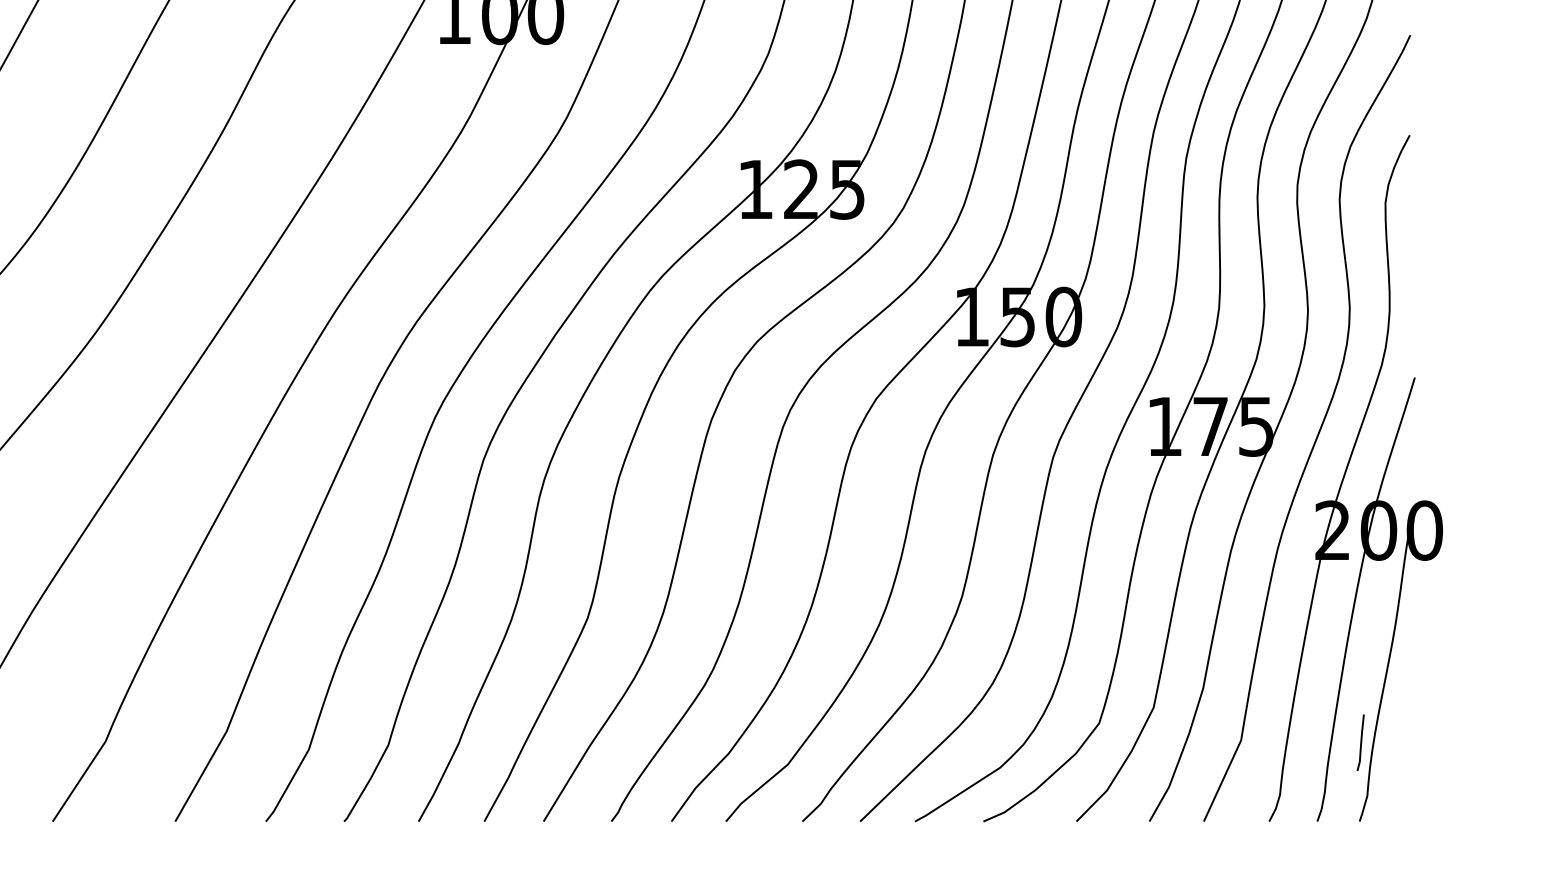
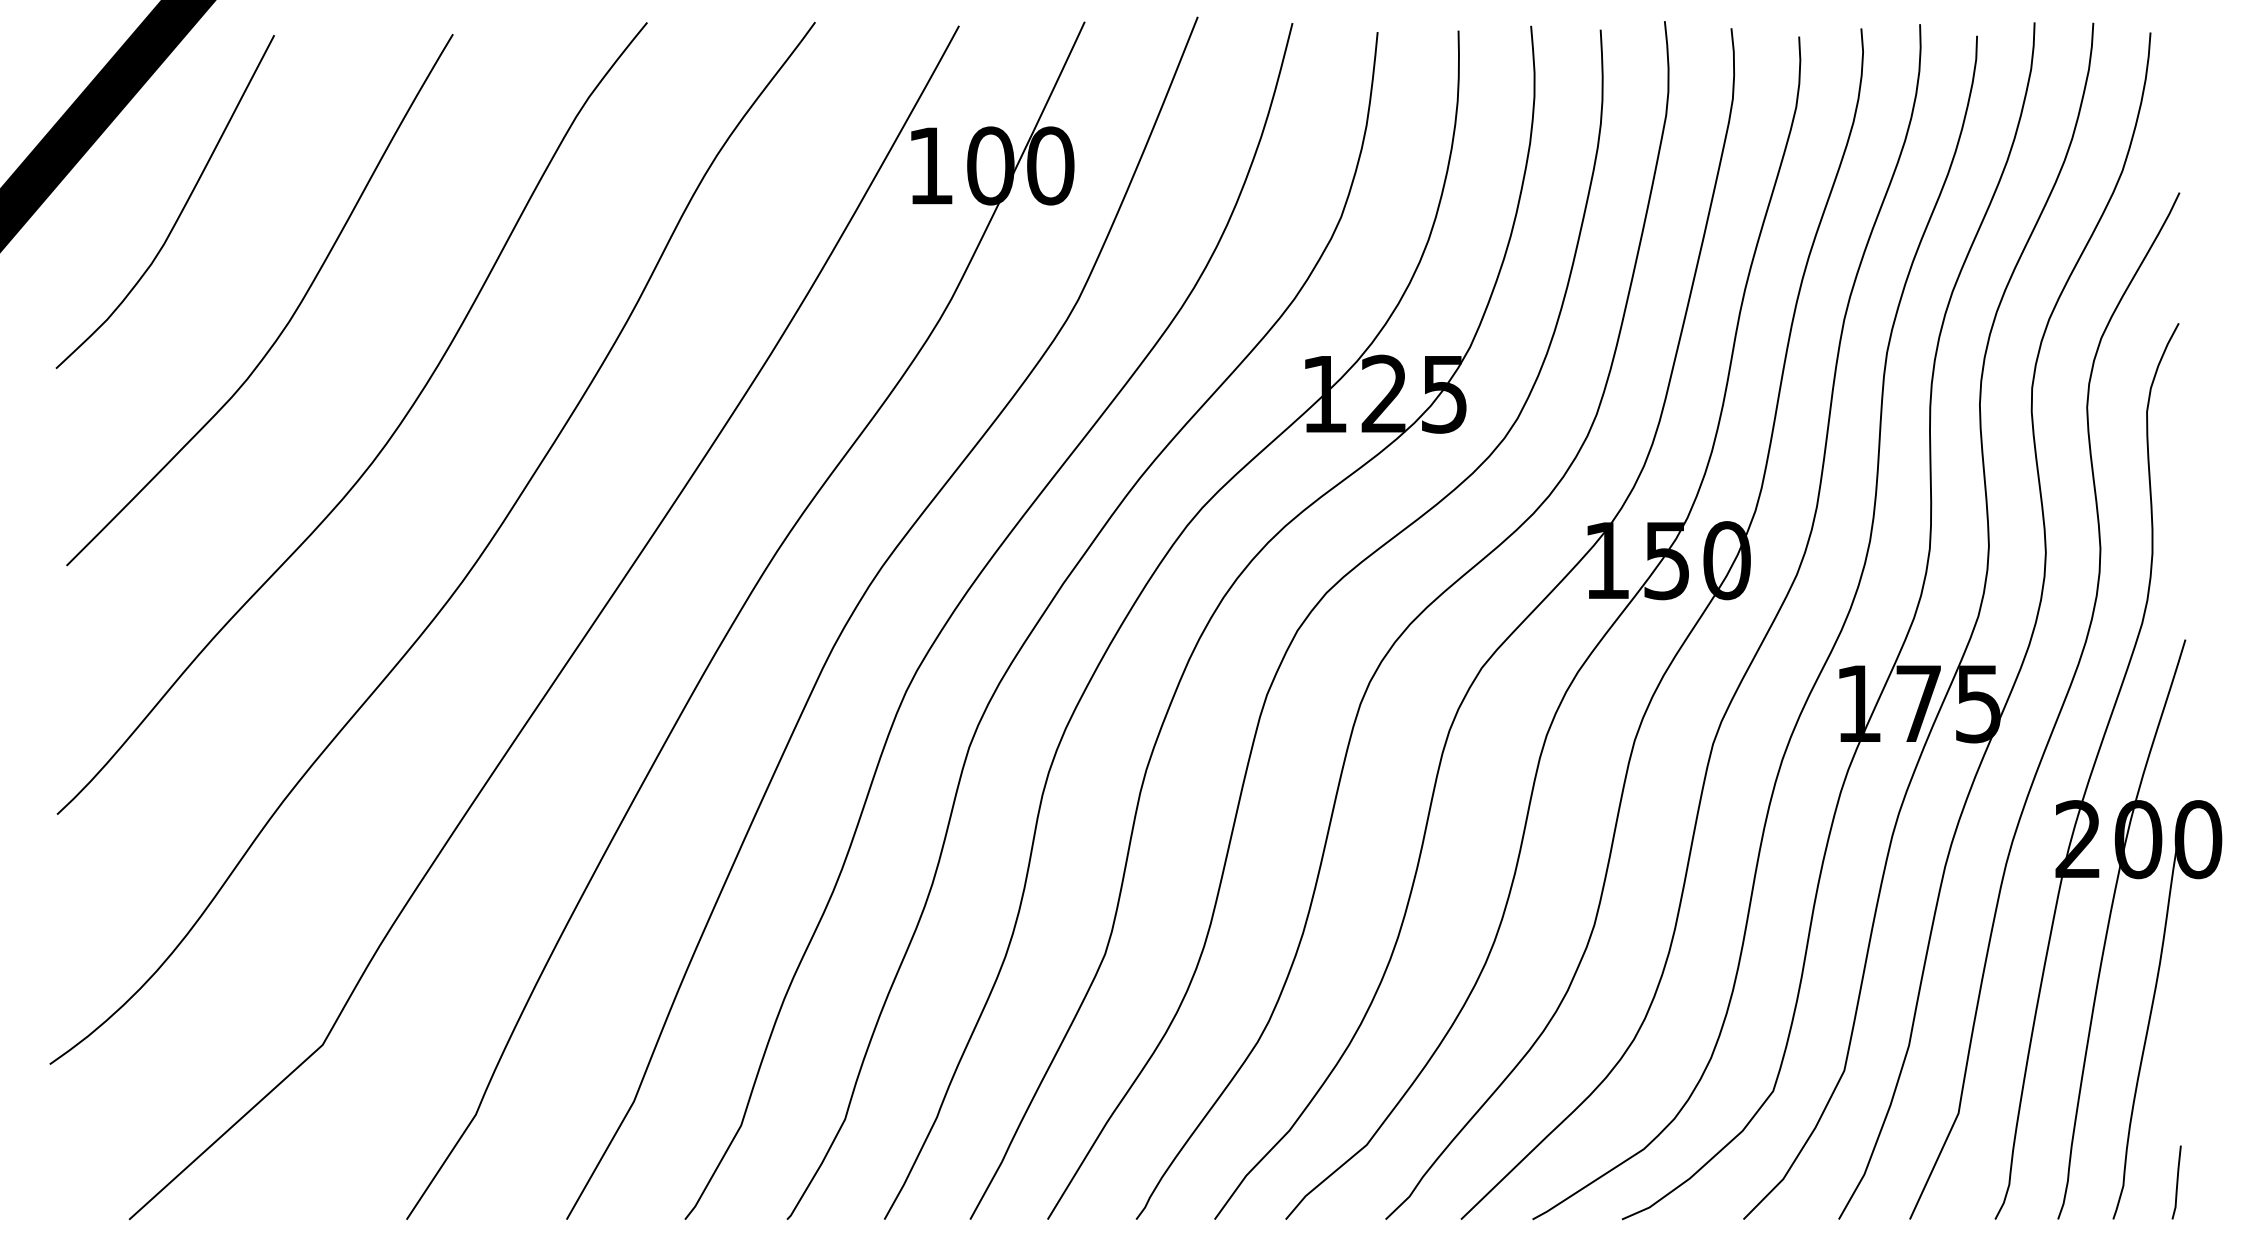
line: (1360, 742) -> (2176, 1182), moved

